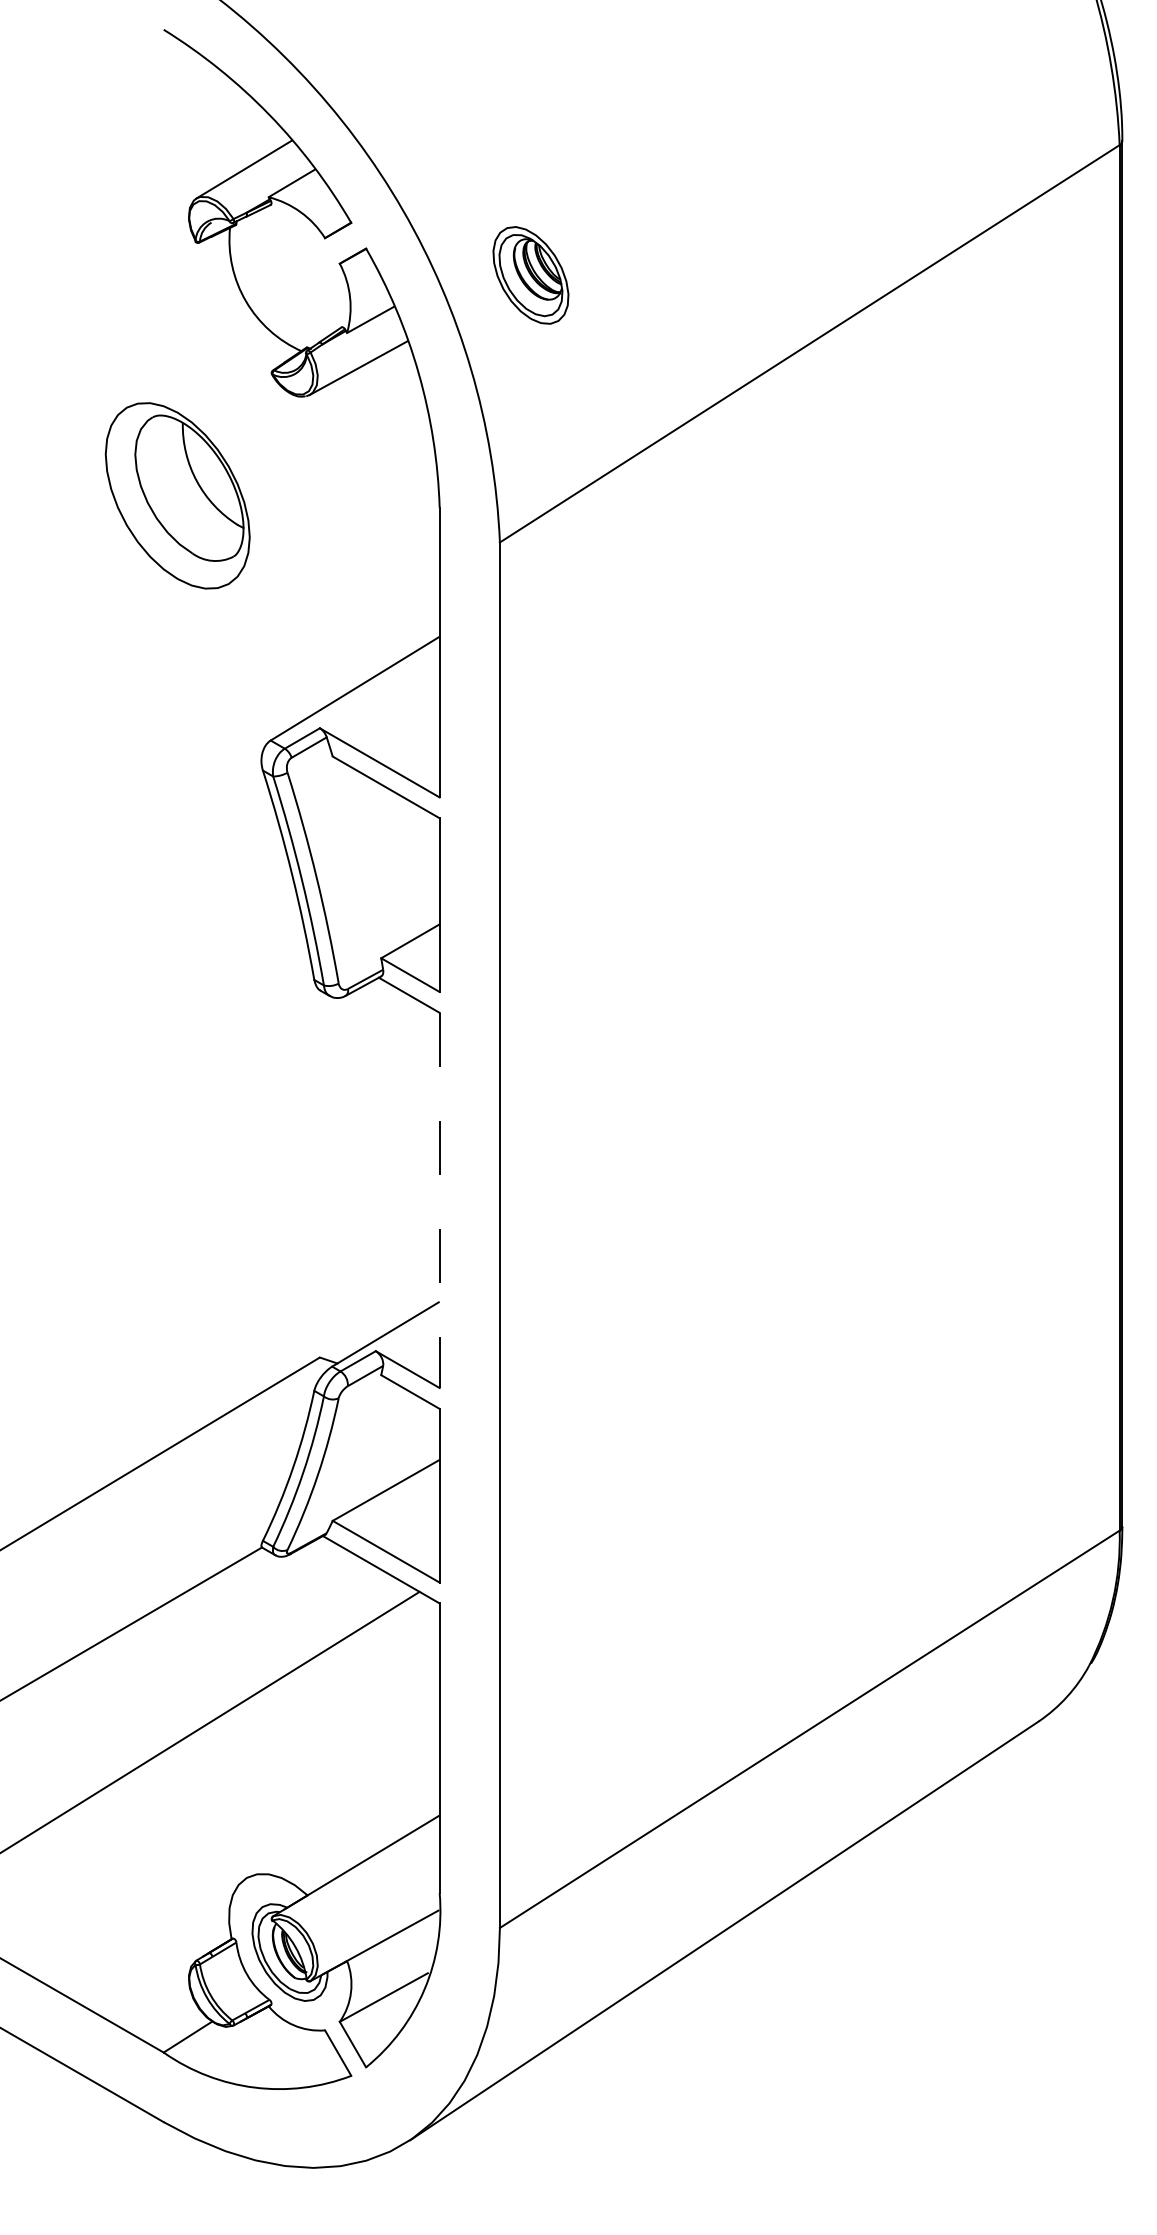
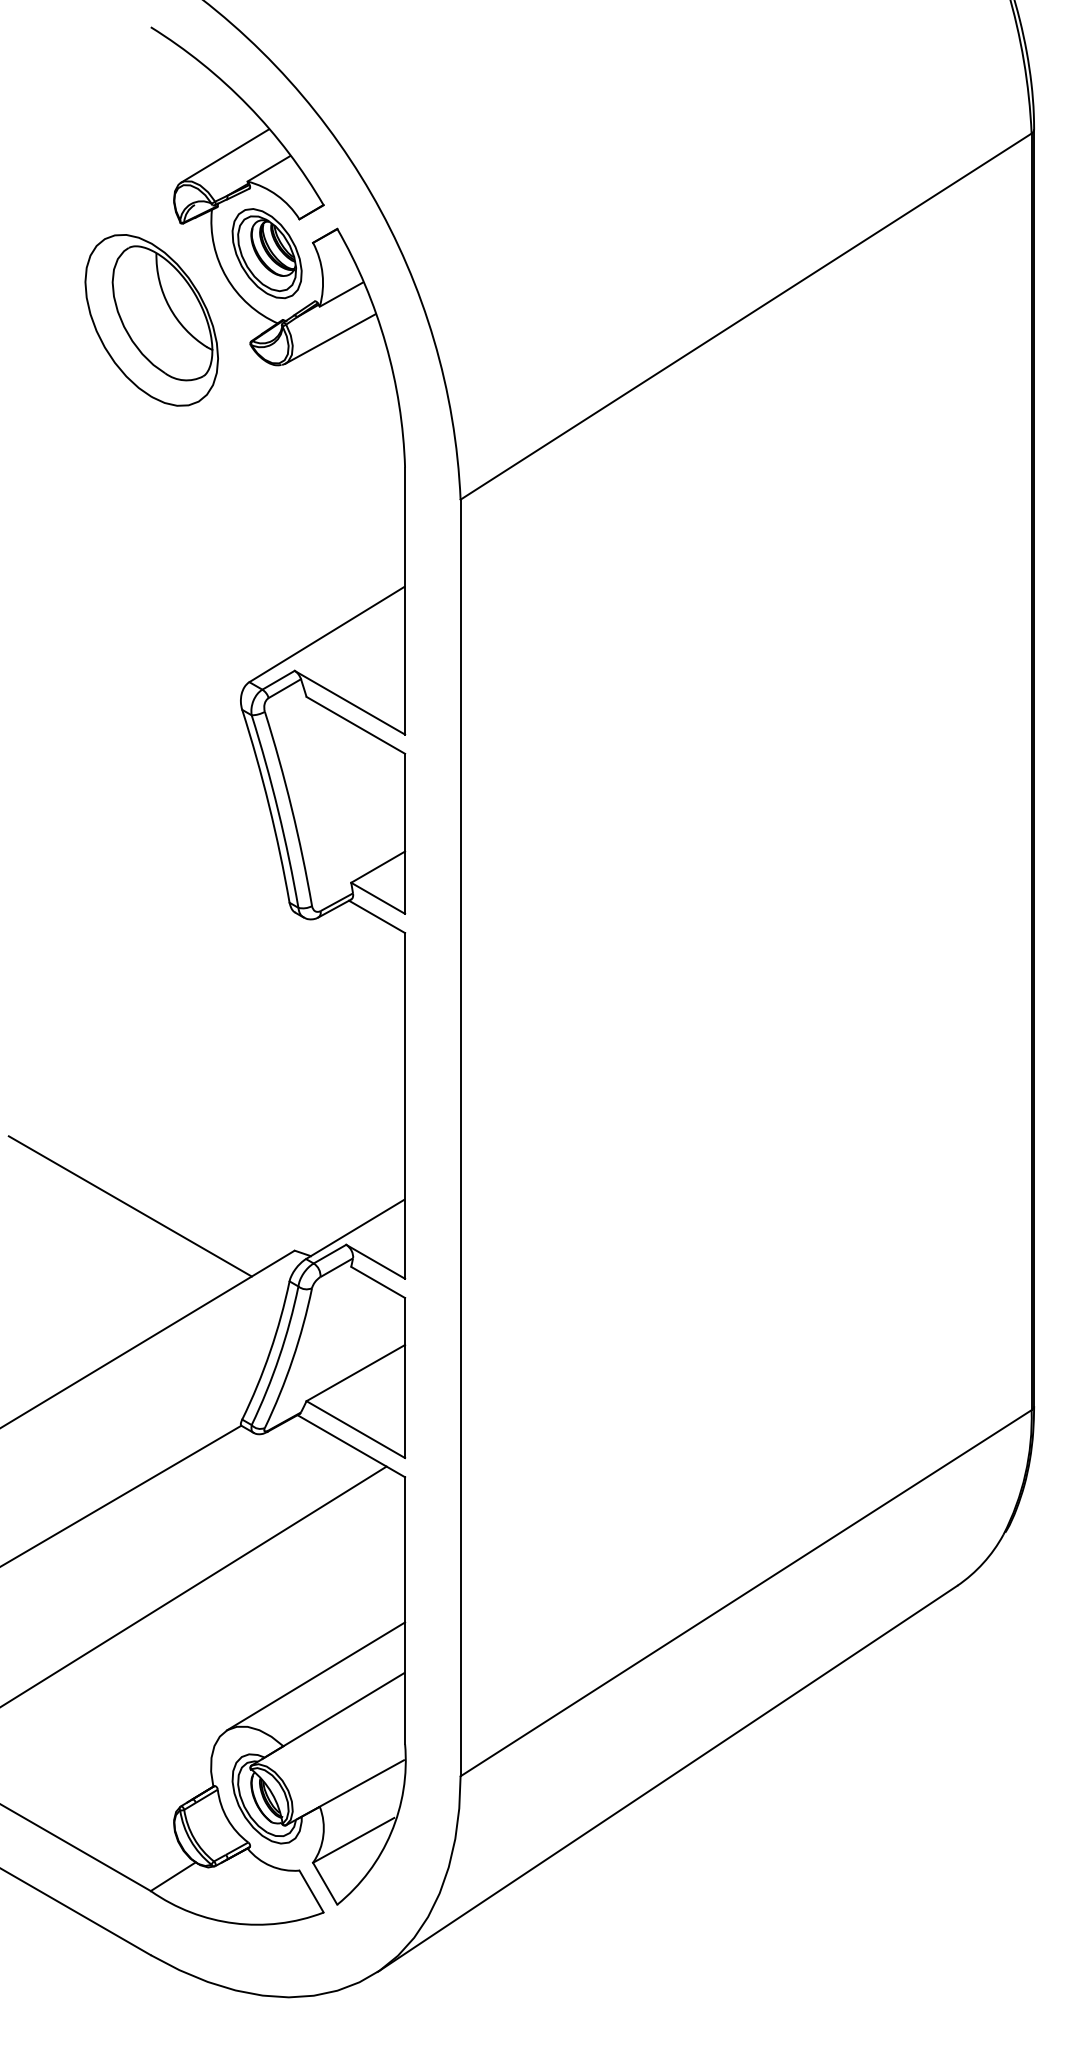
part: (530, 275) -> (266, 253), moved
part: (177, 495) -> (151, 320), moved
line: (439, 1200) -> (404, 1105), dashed -> solid
line: (141, 1309) -> (130, 1206), added
line: (342, 1819) -> (315, 1676), added

